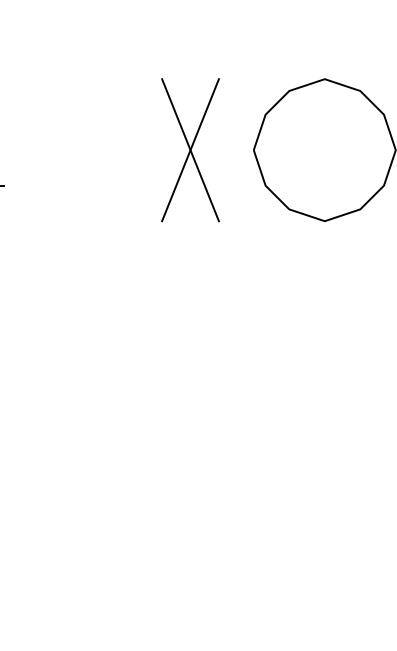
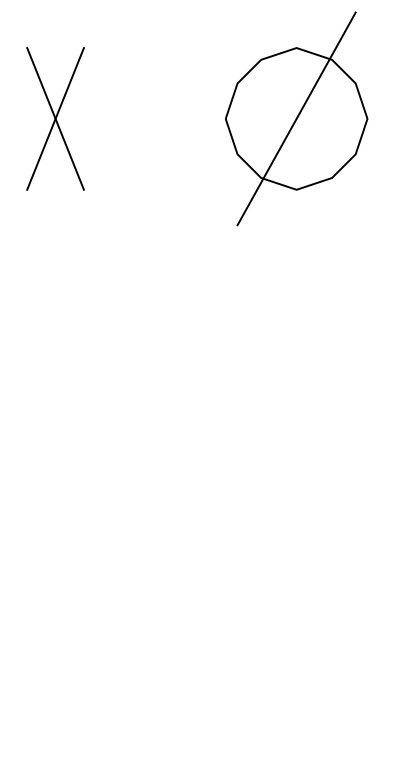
part: (190, 149) -> (55, 118), moved
line: (324, 149) -> (296, 118), added

